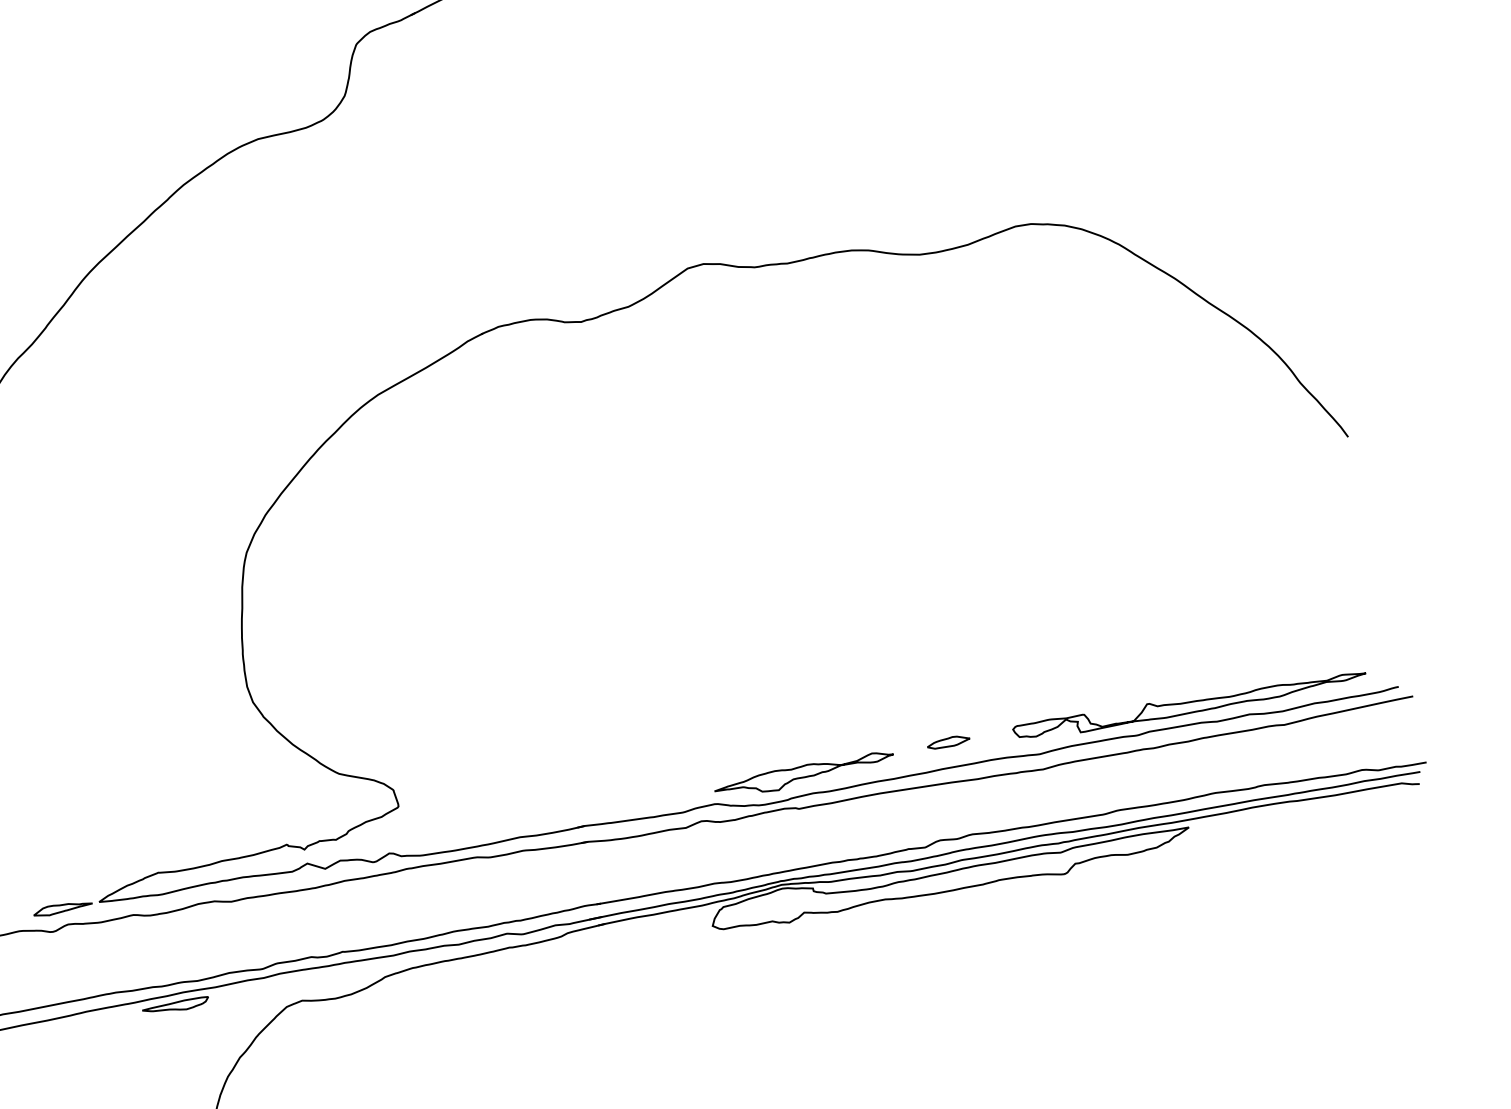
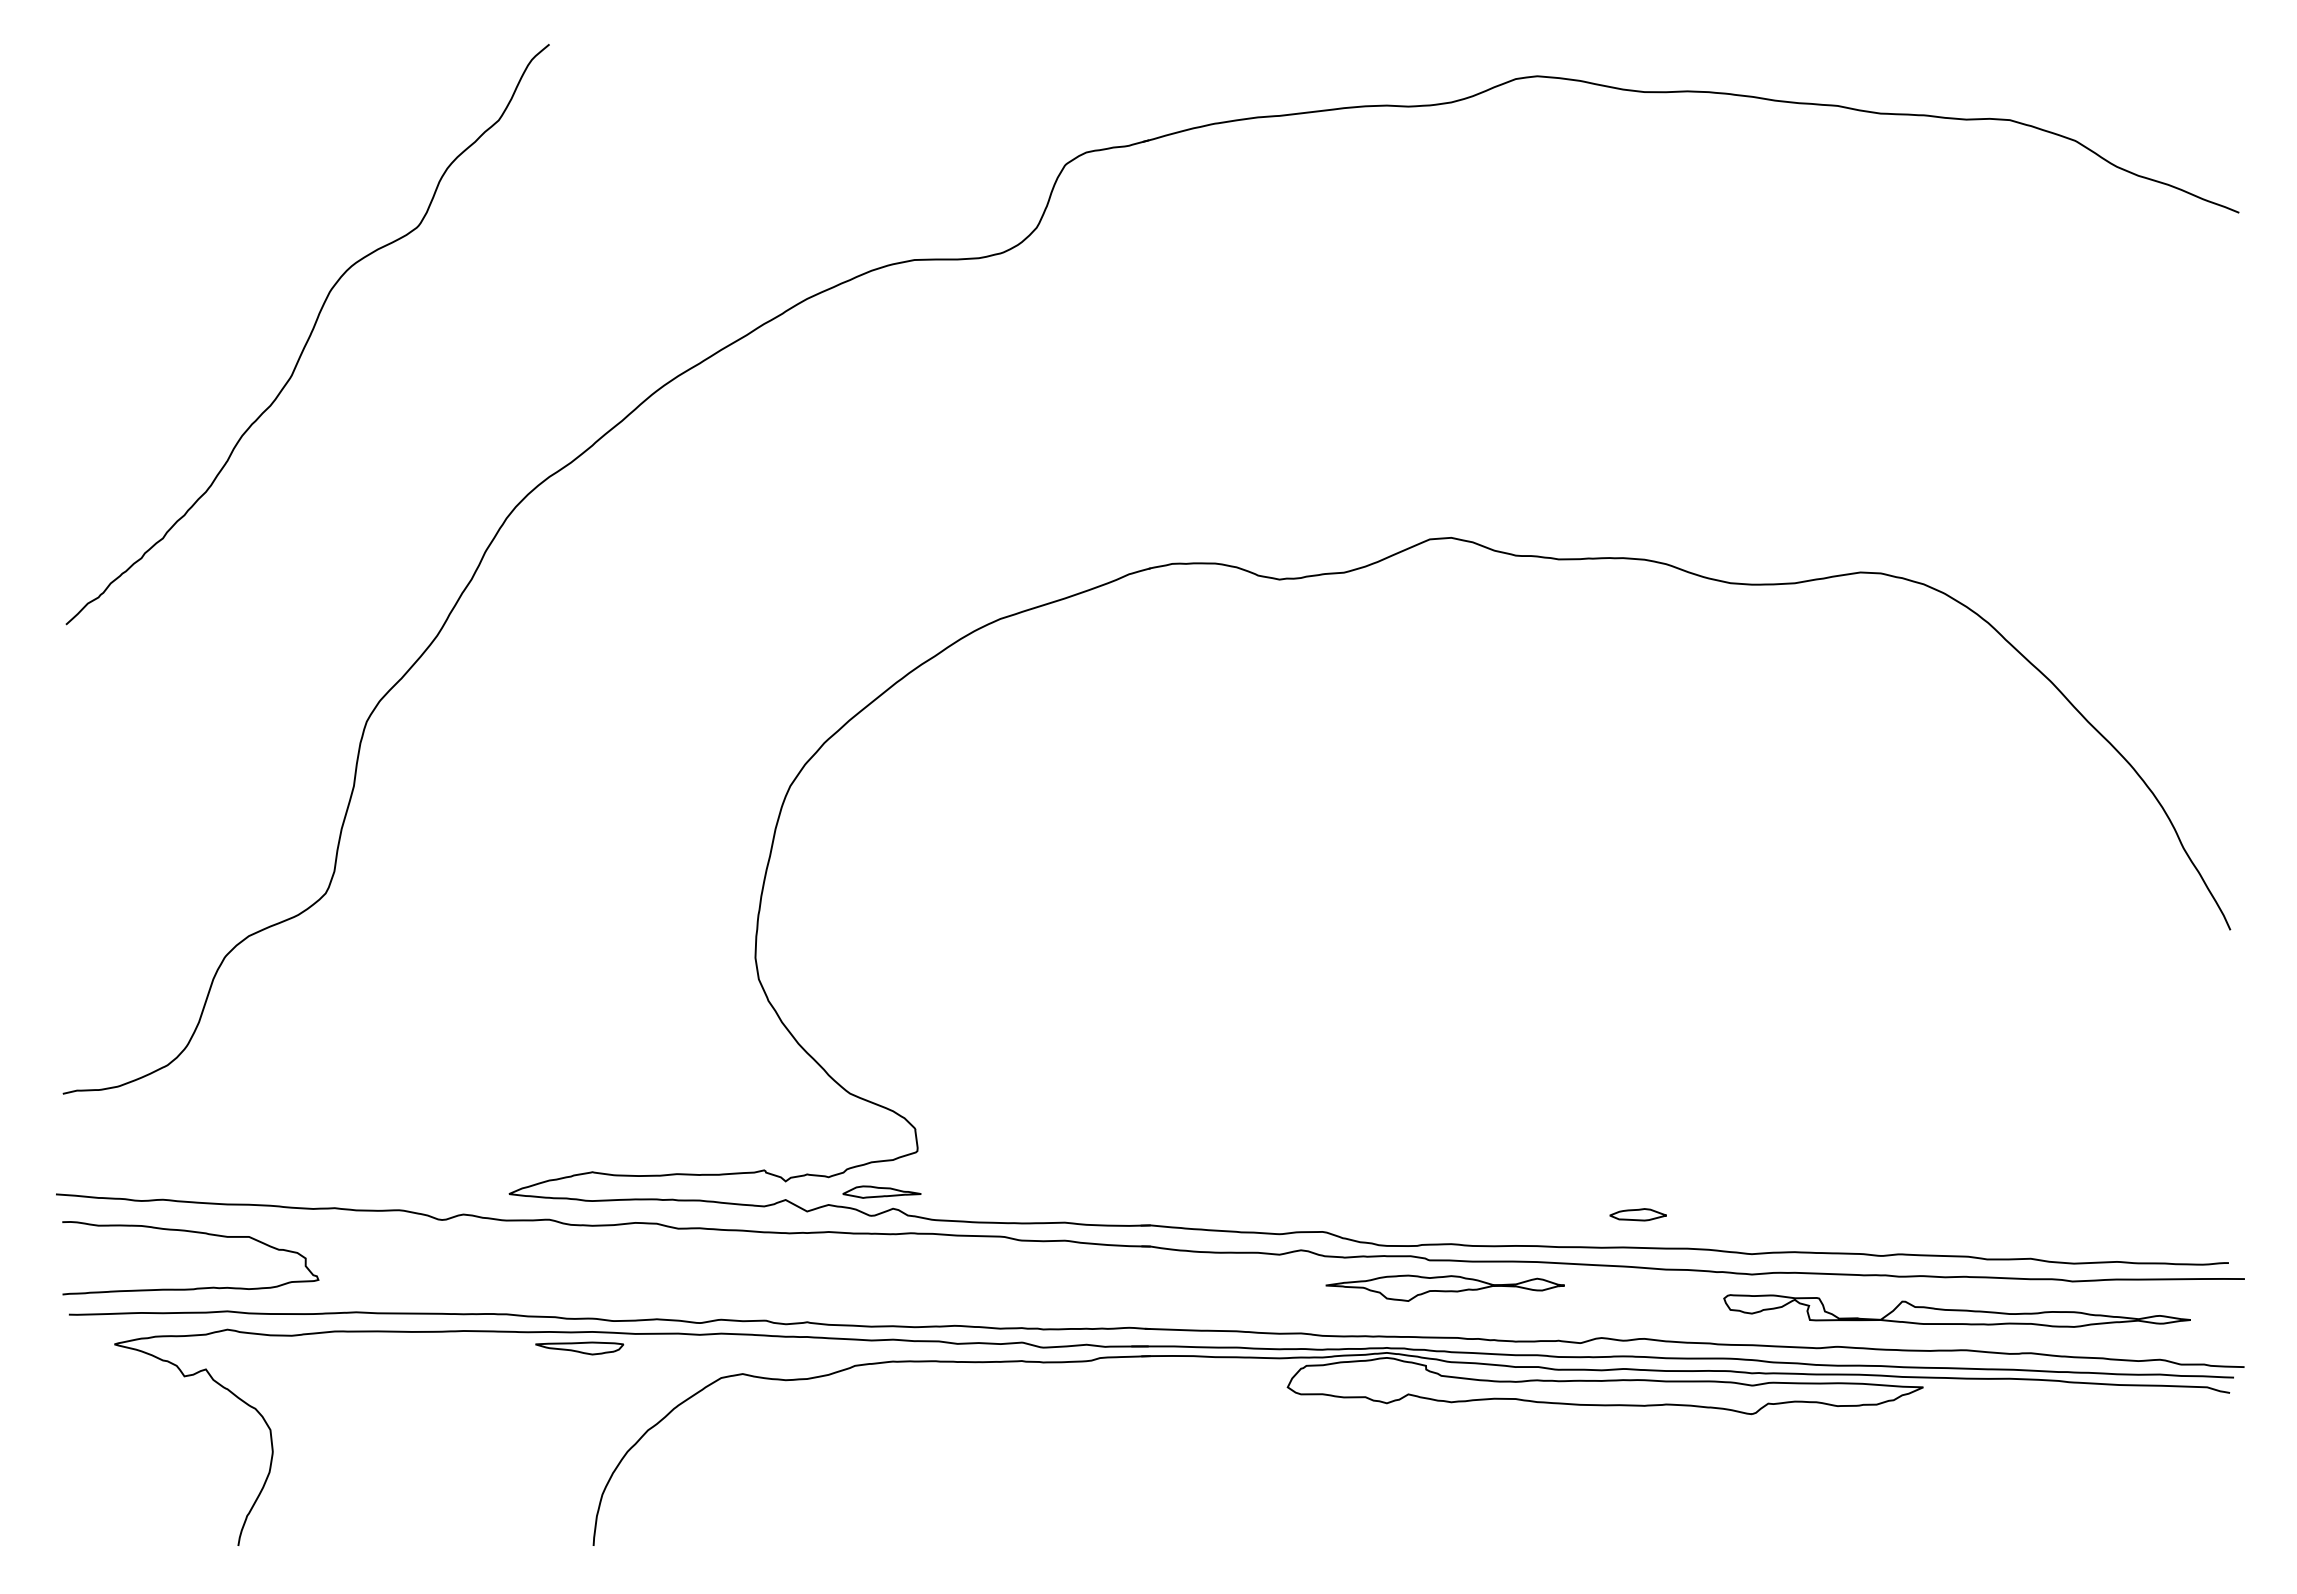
part: (1189, 702) -> (1956, 1310), moved
part: (803, 774) -> (1444, 1287), moved
part: (62, 907) -> (881, 1191), moved

